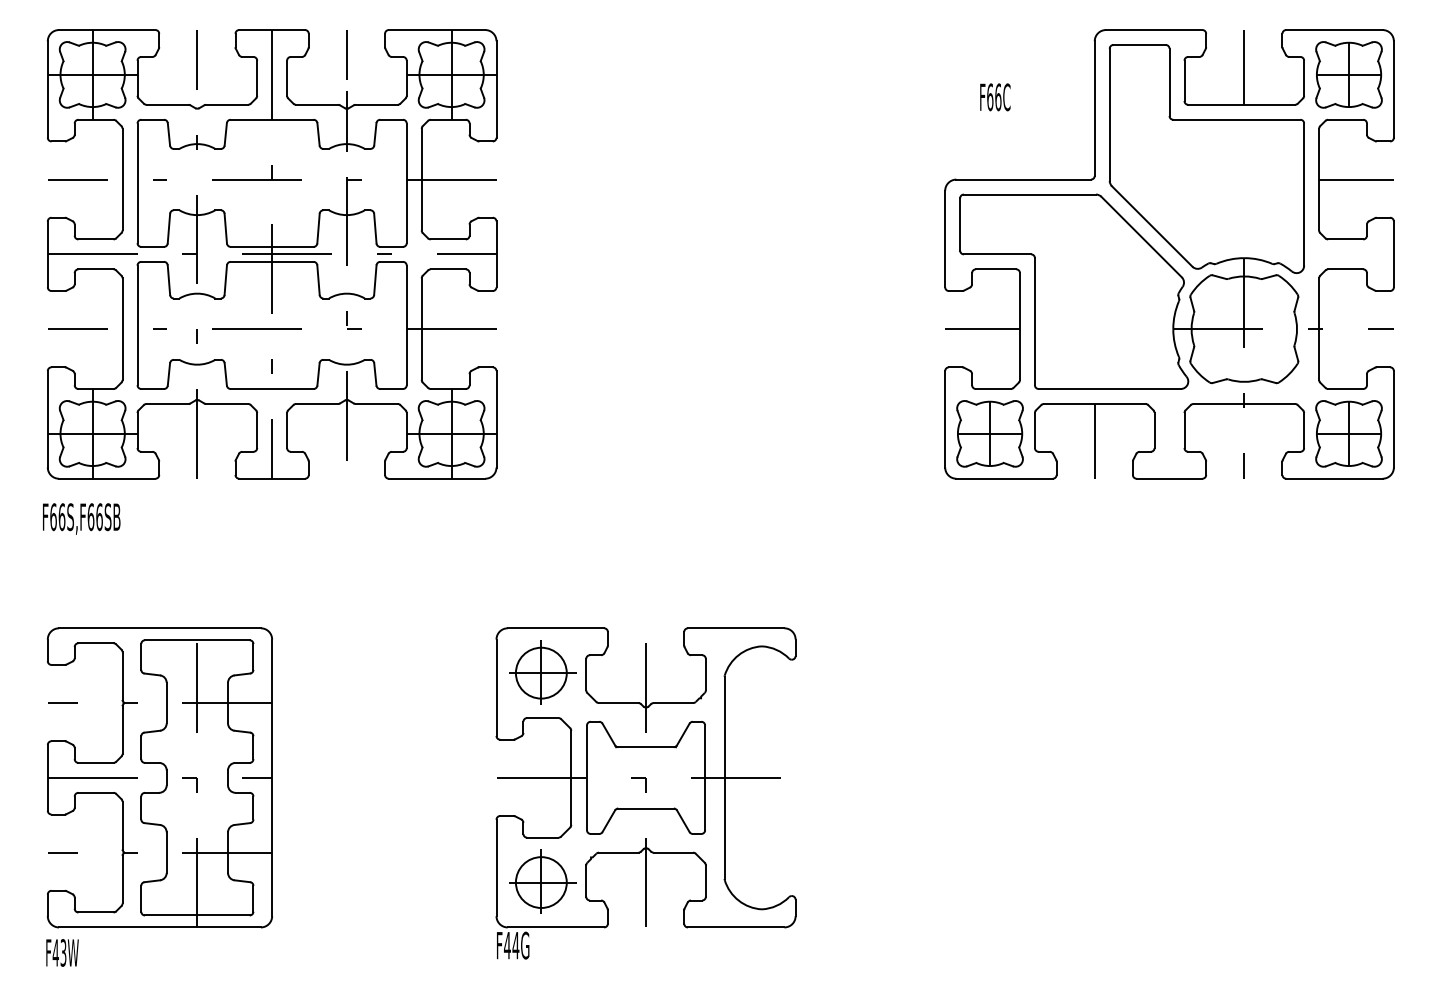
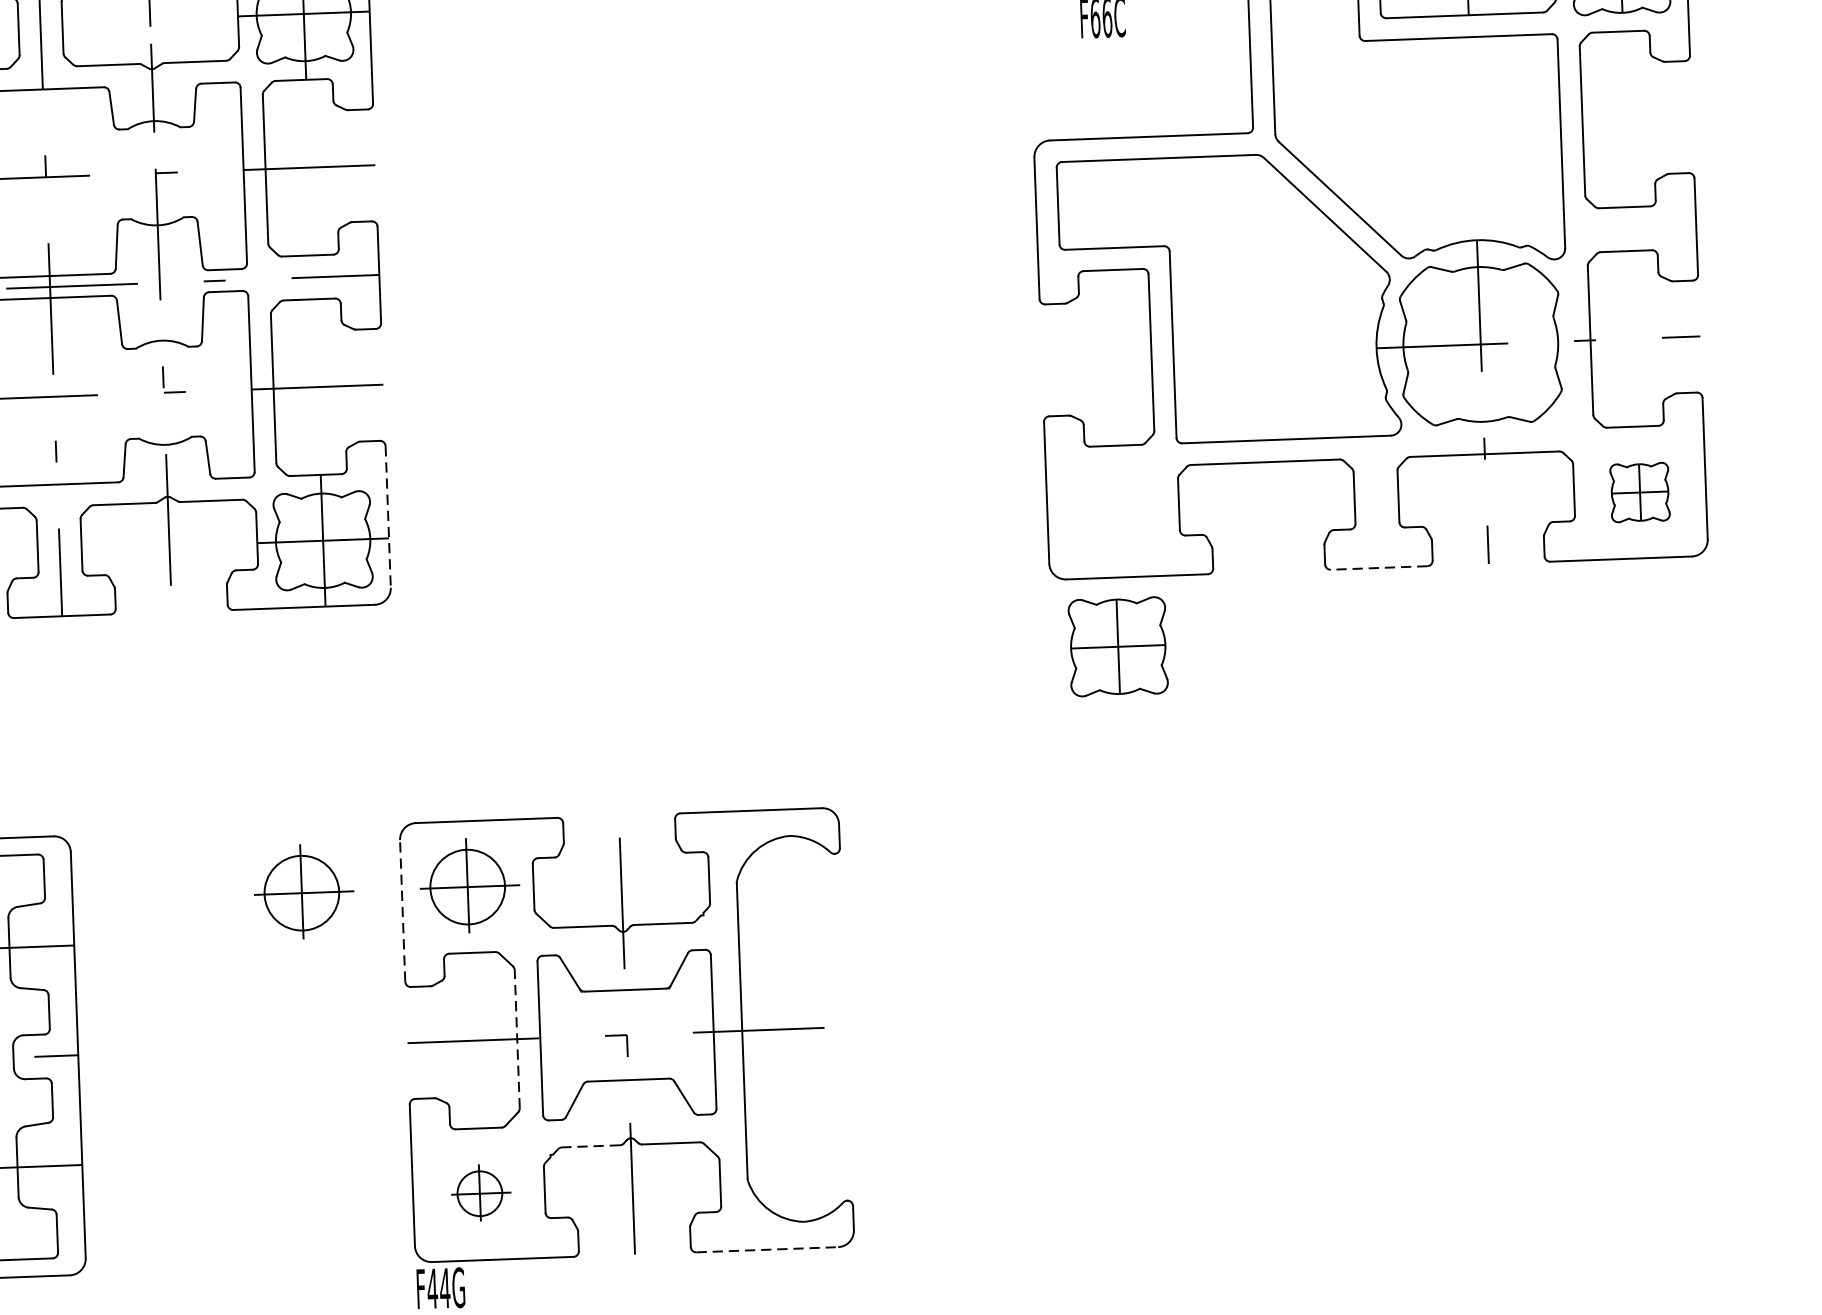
line: (1356, 179) -> (1637, 118), removed
line: (982, 329) -> (1096, 359), removed
line: (496, 419) -> (388, 517), solid -> dashed
part: (989, 433) -> (1117, 646), moved
part: (1348, 433) -> (1639, 491), size x0.6
line: (1094, 440) -> (1266, 515), removed
line: (1169, 478) -> (1379, 567), solid -> dashed
part: (429, 672) -> (303, 892), added
line: (496, 687) -> (402, 910), solid -> dashed
line: (571, 777) -> (517, 1038), solid -> dashed
line: (618, 852) -> (590, 1146), solid -> dashed
part: (542, 881) -> (480, 1192), size x0.6
line: (736, 927) -> (767, 1249), solid -> dashed

